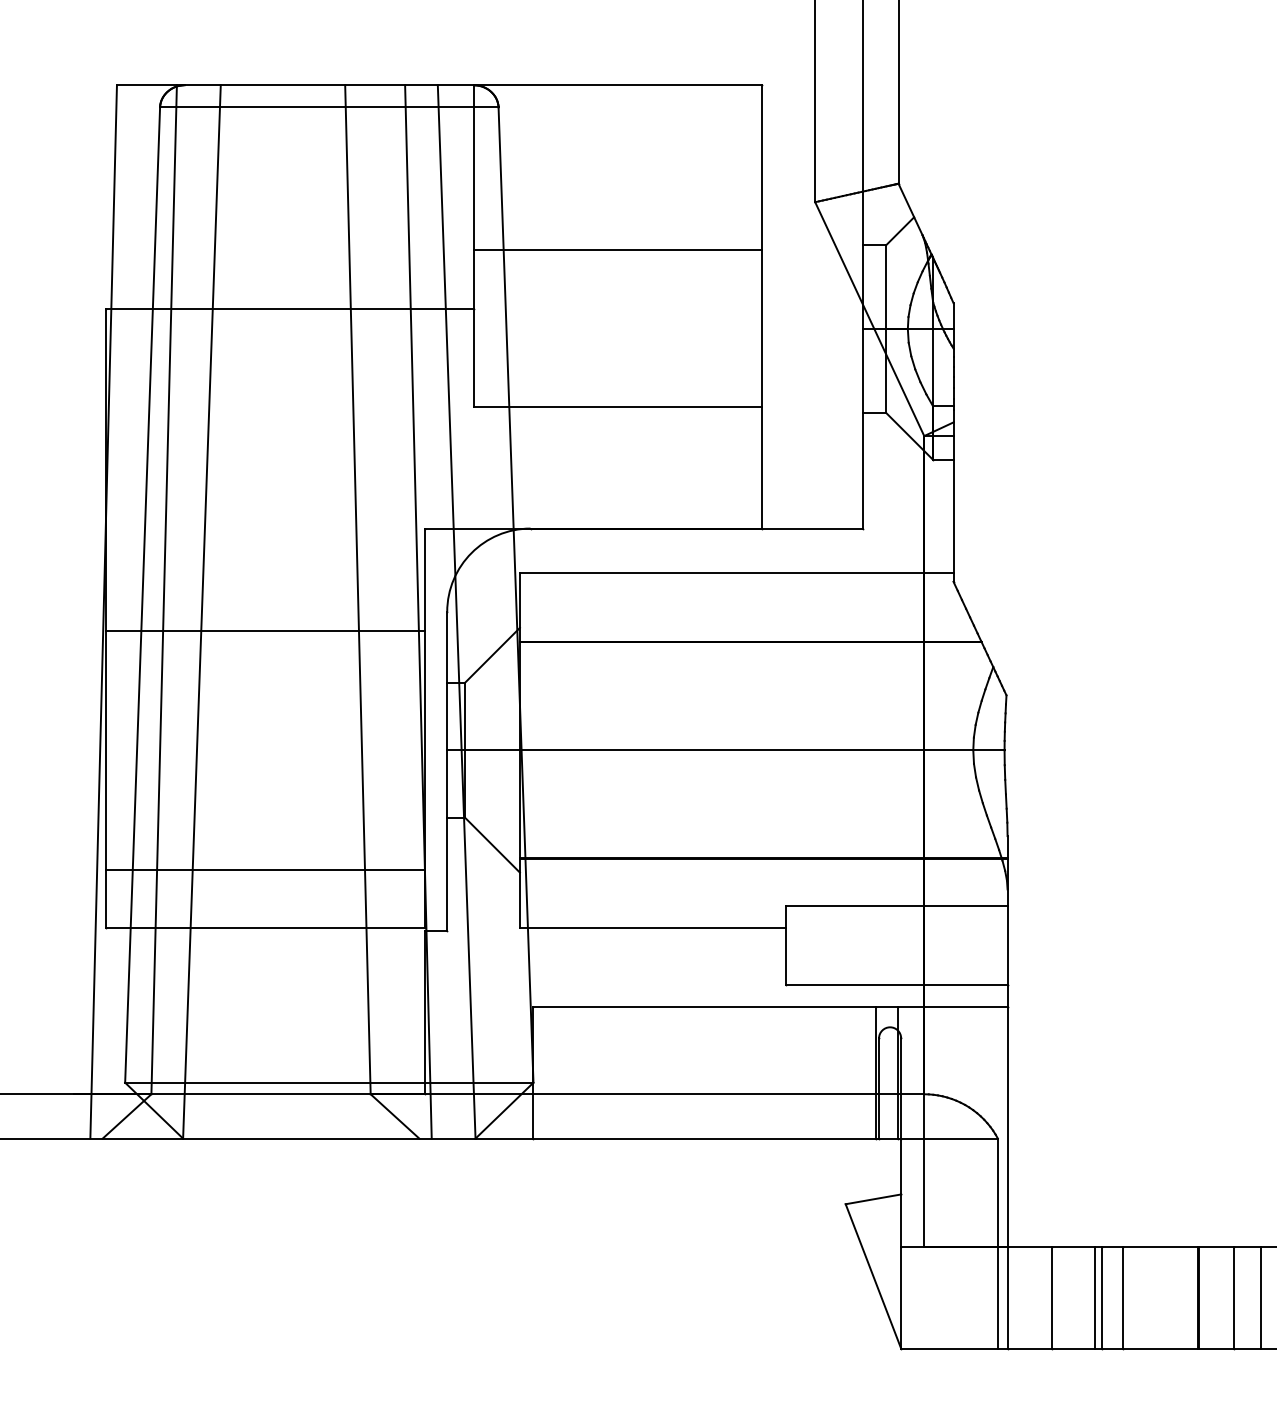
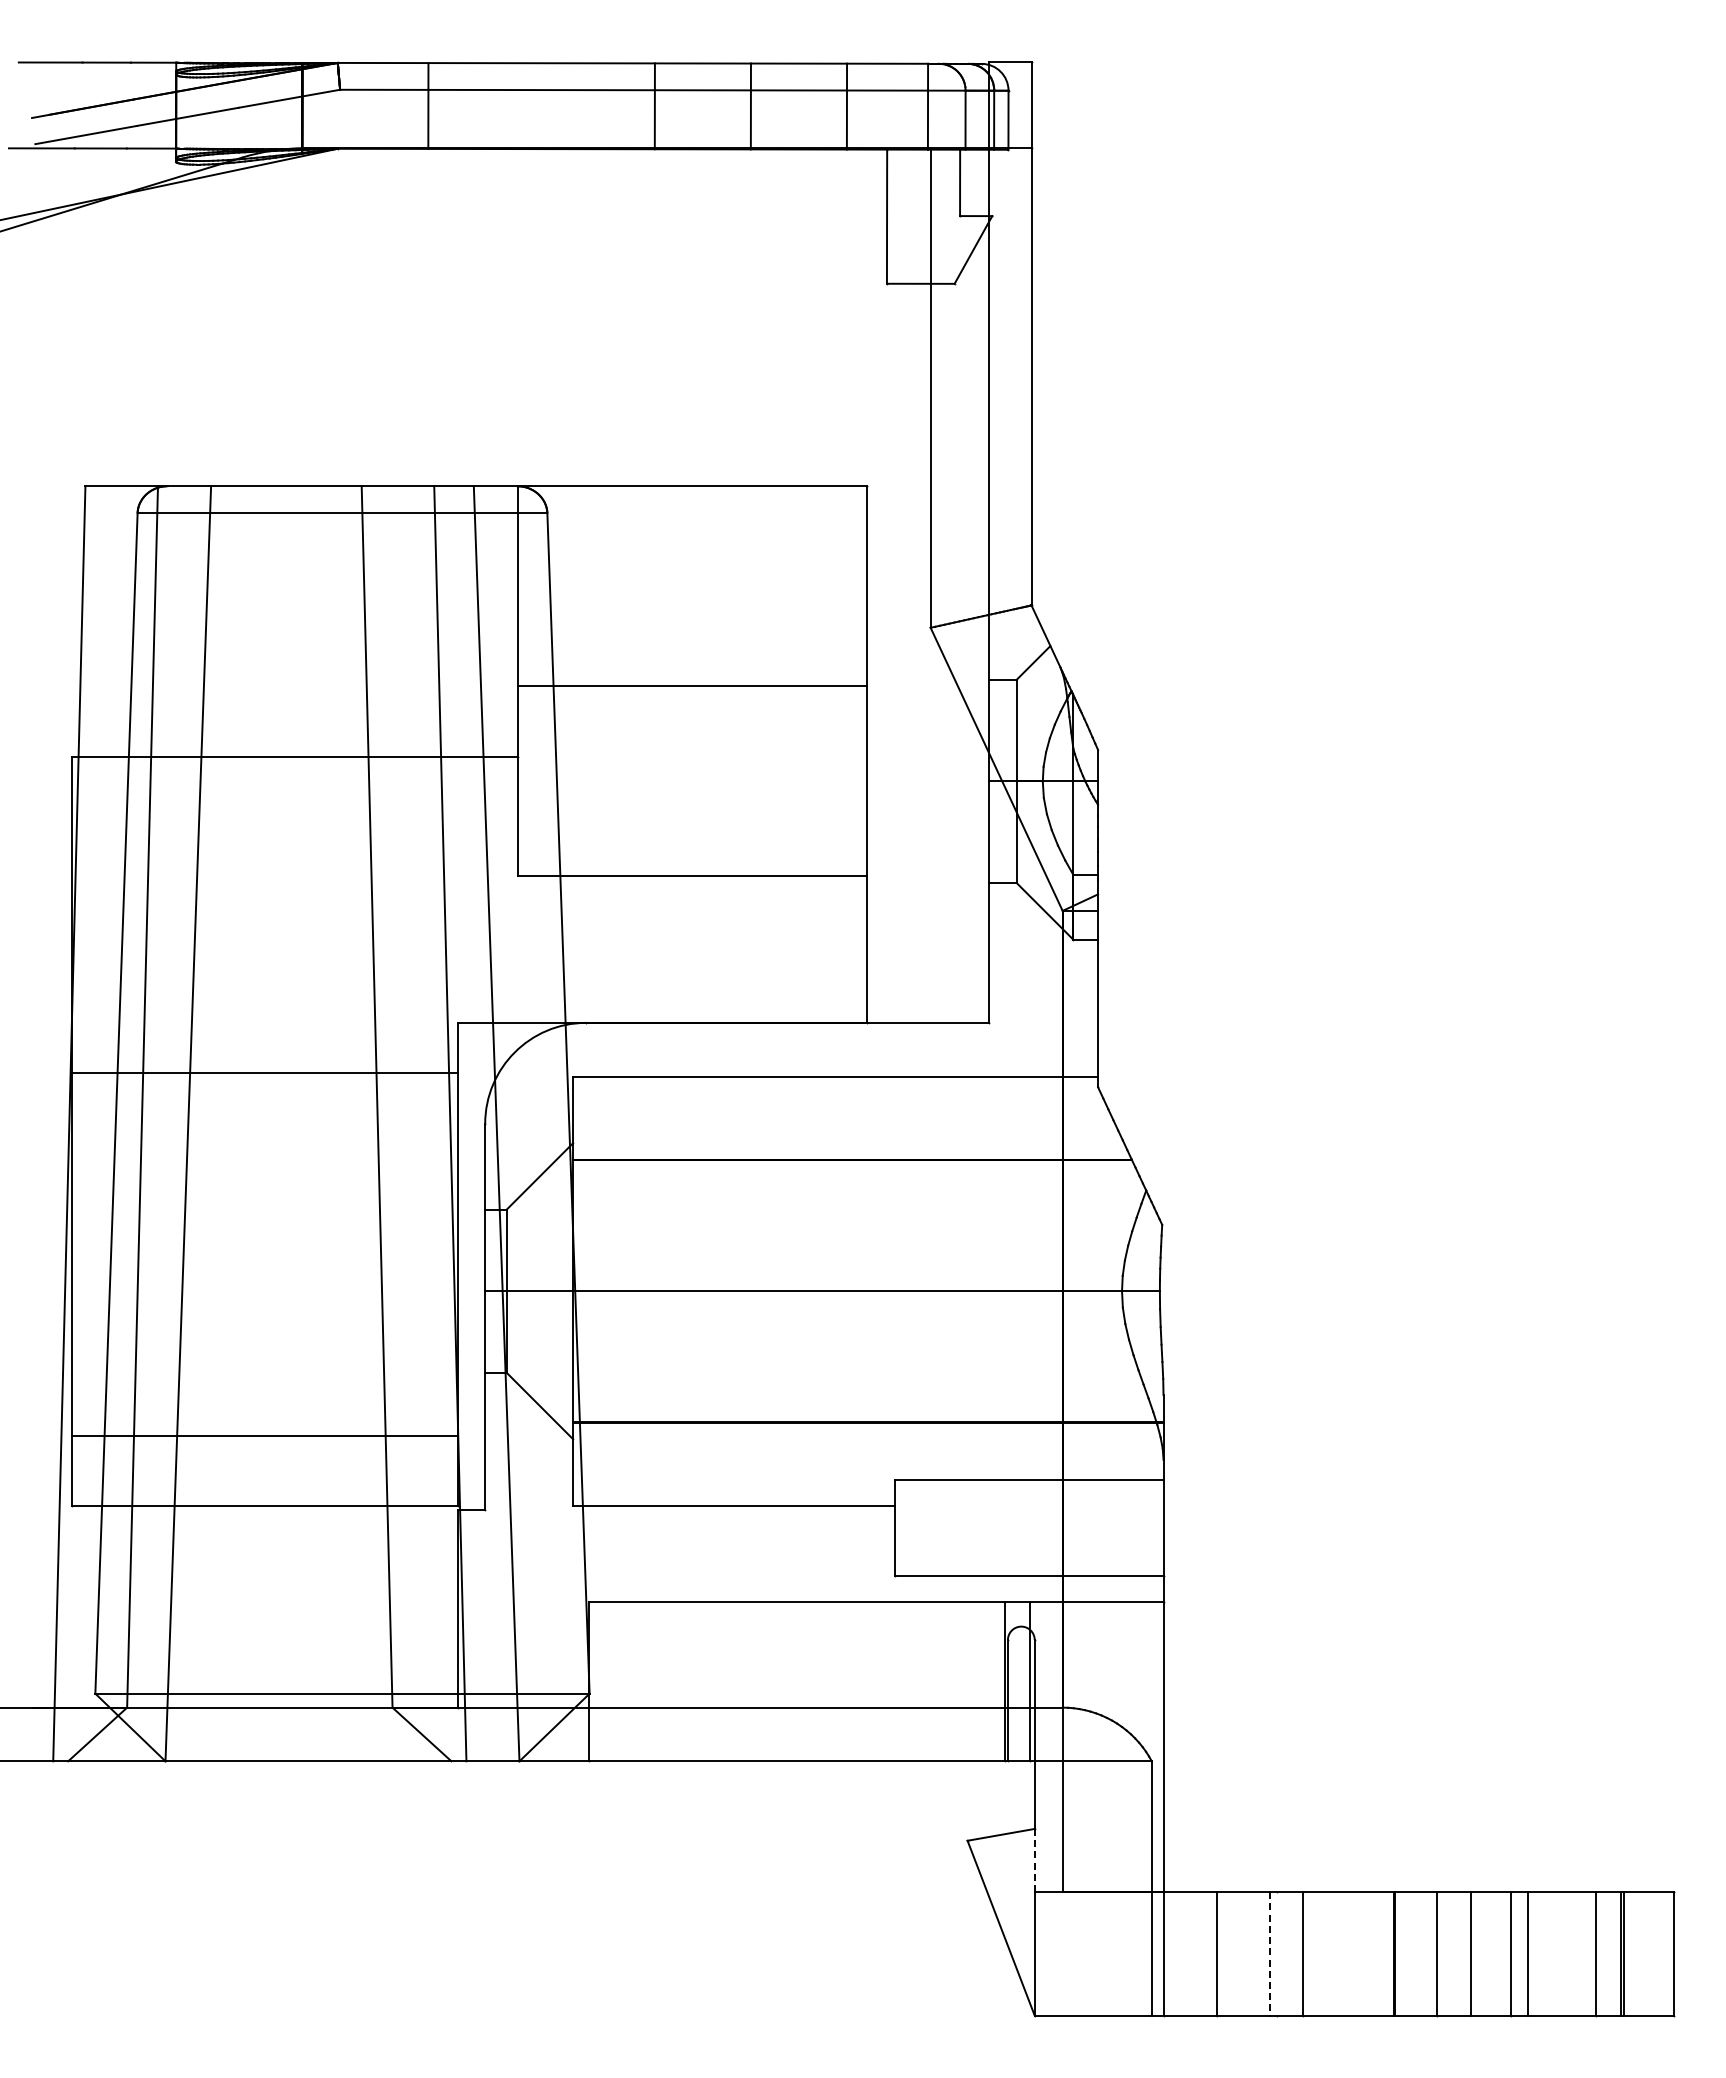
line: (265, 630) -> (265, 1073), moved
line: (900, 1220) -> (1034, 1860), solid -> dashed
line: (1095, 1297) -> (1269, 1953), solid -> dashed
line: (1101, 1297) -> (1277, 1953), removed

